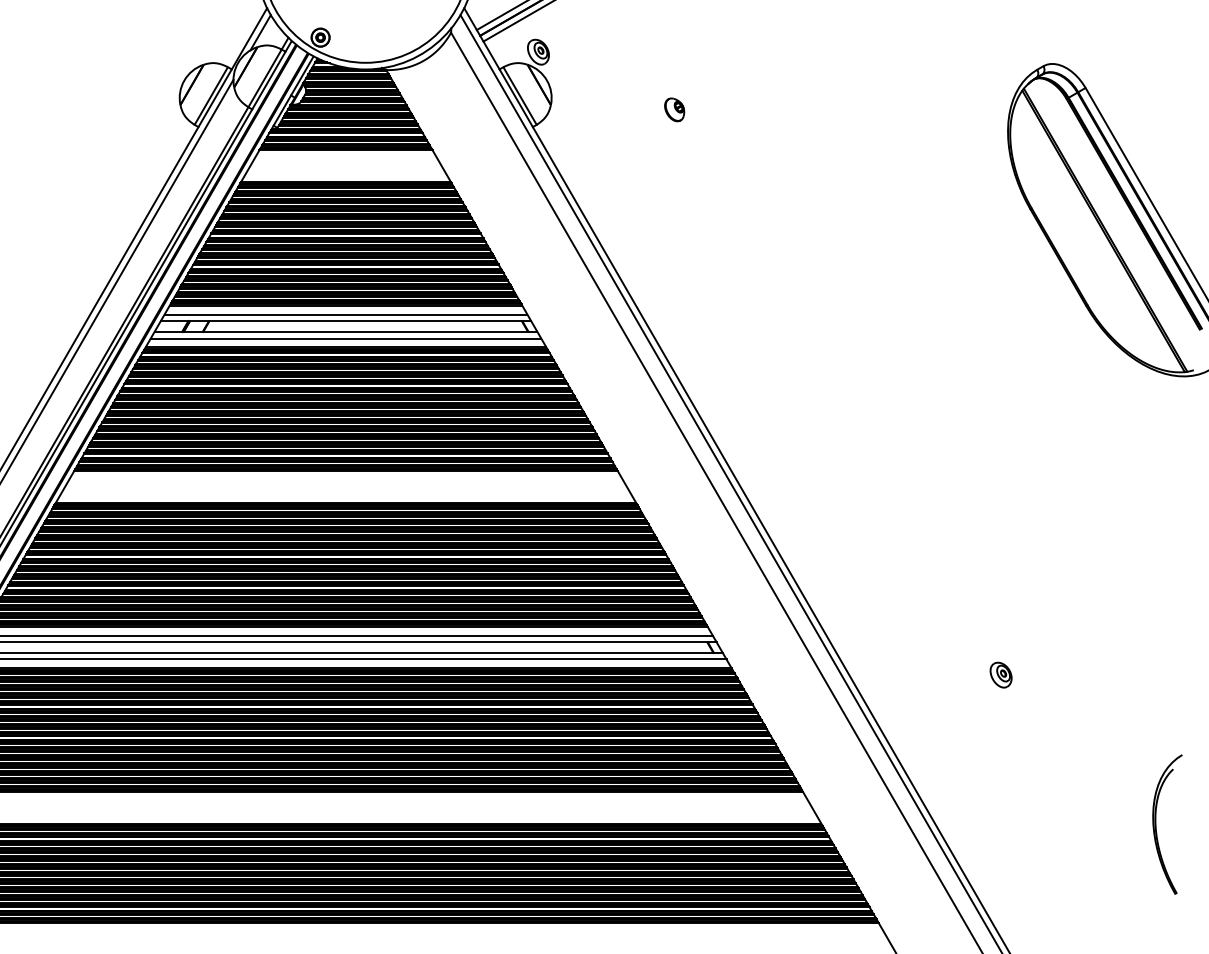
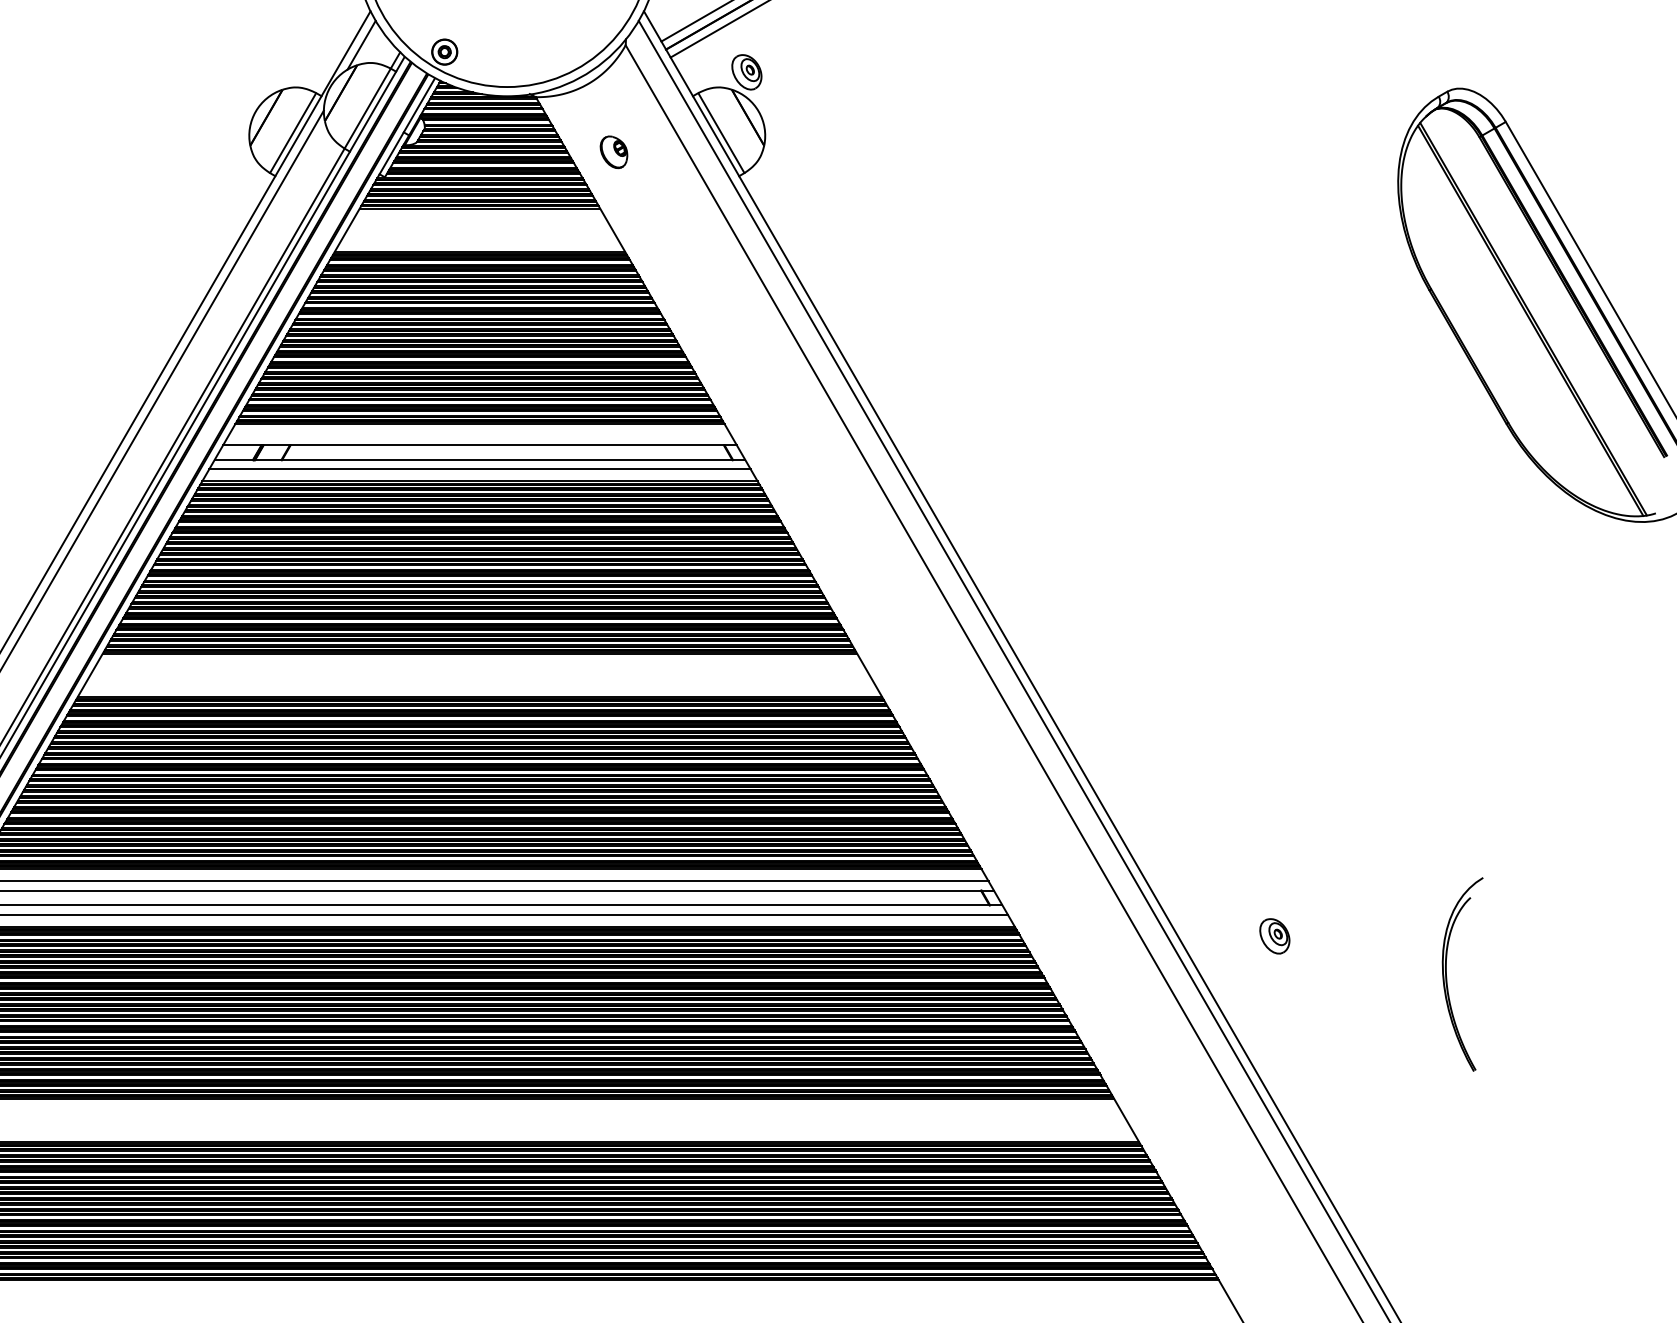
part: (674, 109) -> (613, 151), moved
line: (345, 314) -> (479, 436), removed
part: (1000, 674) -> (1274, 935), moved
part: (1156, 824) -> (1447, 974), moved

